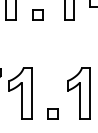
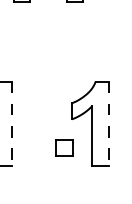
line: (31, 93) -> (11, 124), solid -> dashed
line: (89, 93) -> (108, 124), solid -> dashed
part: (52, 113) -> (63, 147), moved

